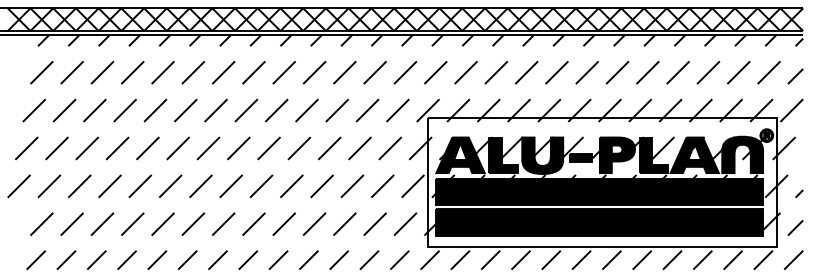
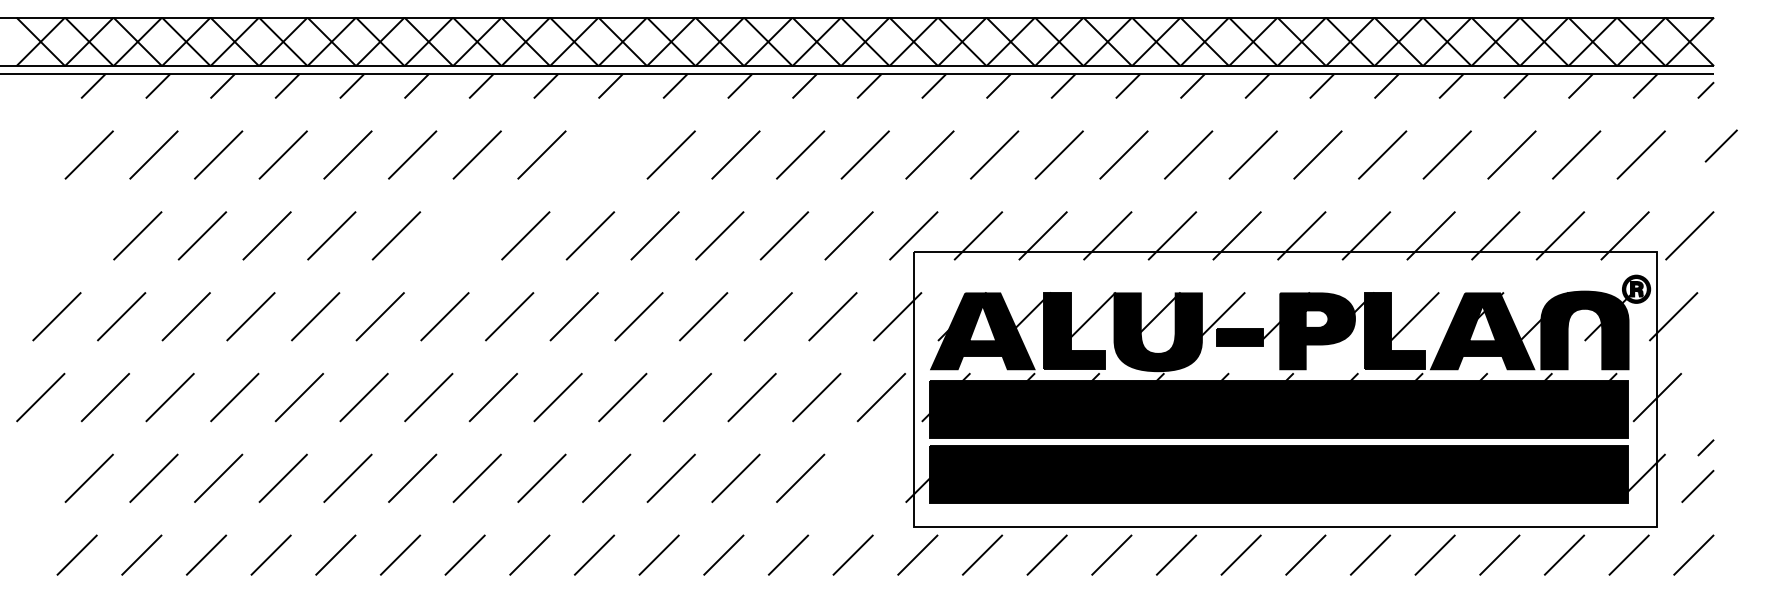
line: (283, 72) -> (604, 154), removed
line: (795, 76) -> (1721, 146), moved
line: (33, 110) -> (71, 235), removed
line: (215, 110) -> (459, 235), removed
line: (799, 193) -> (1706, 446), moved
line: (405, 223) -> (865, 476), removed

